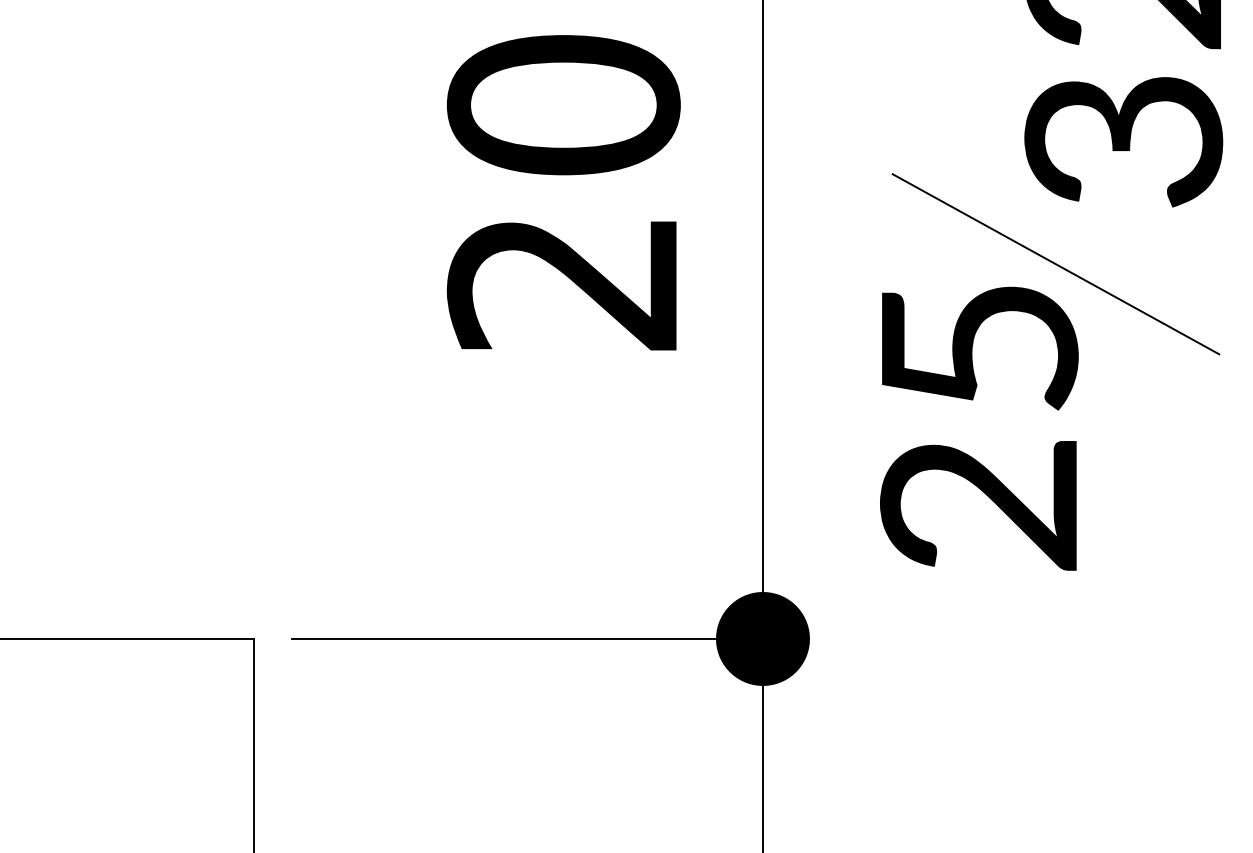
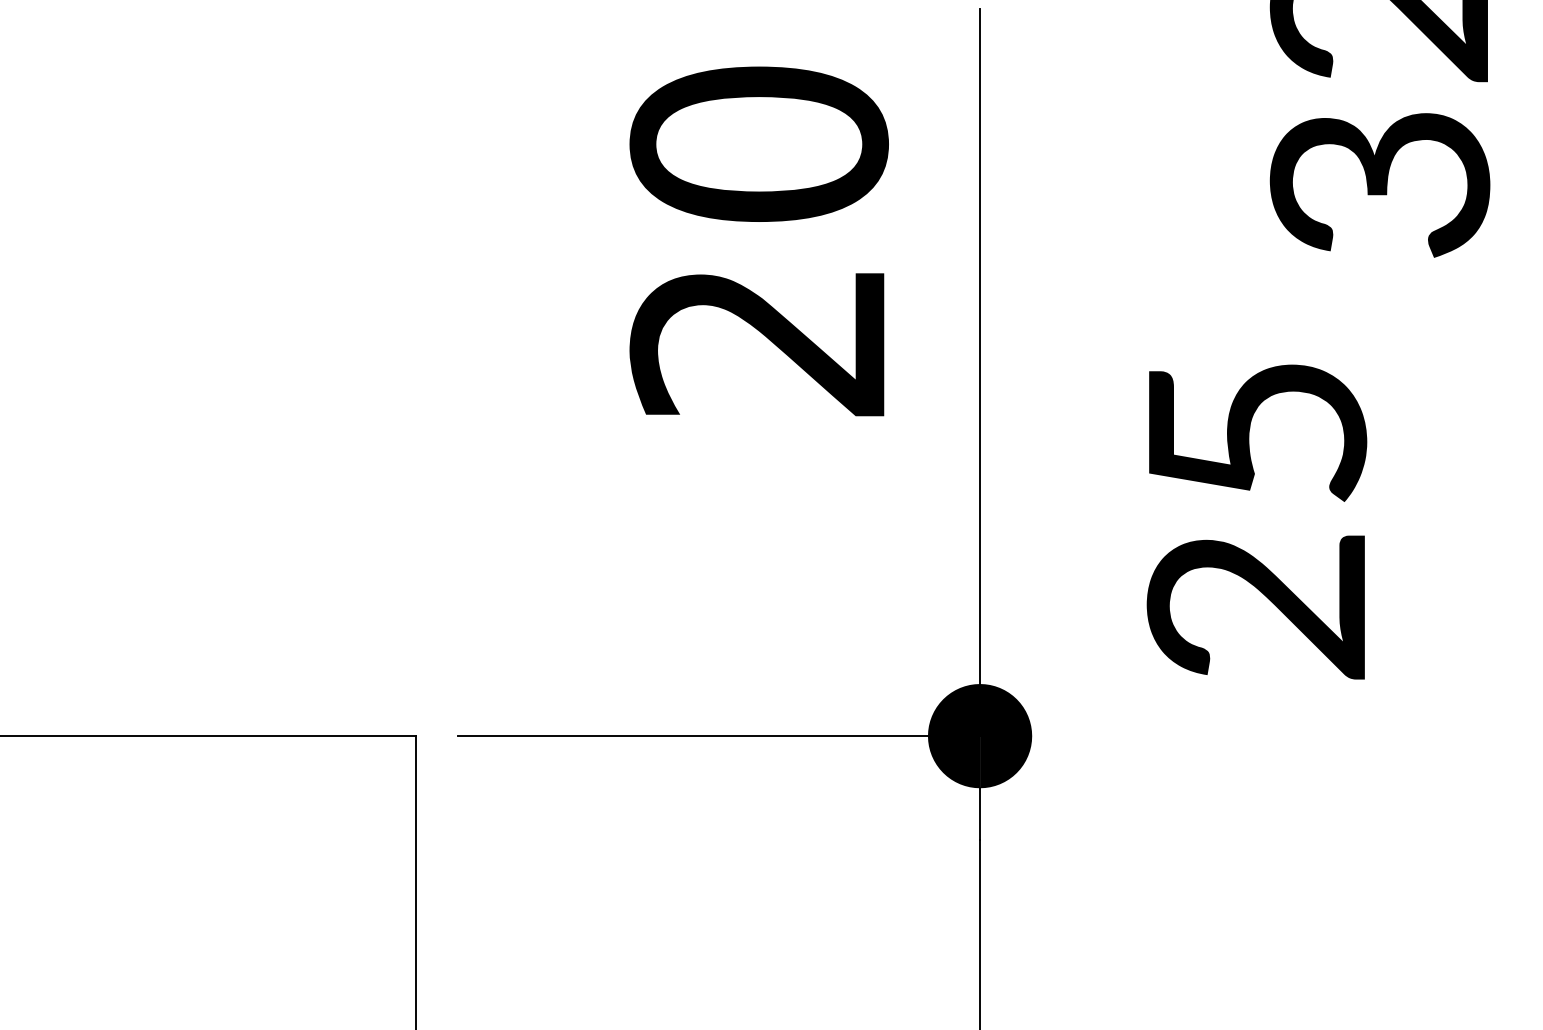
line: (1055, 264) -> (1304, 320), removed
text: (978, 428) -> (1256, 521), moved

